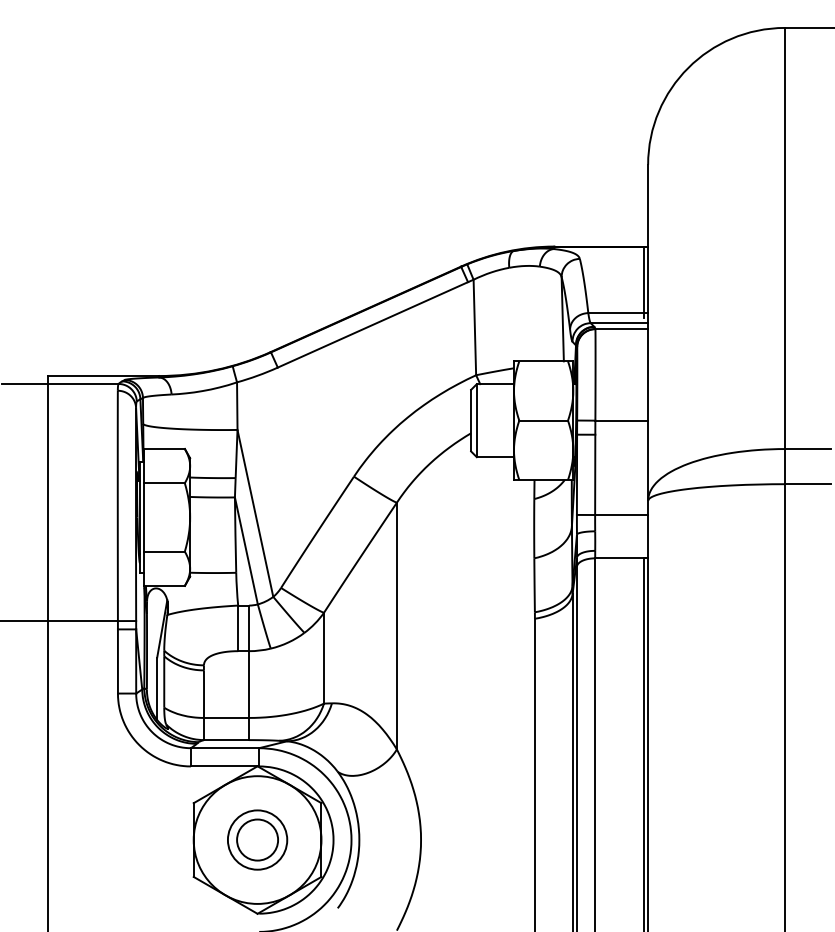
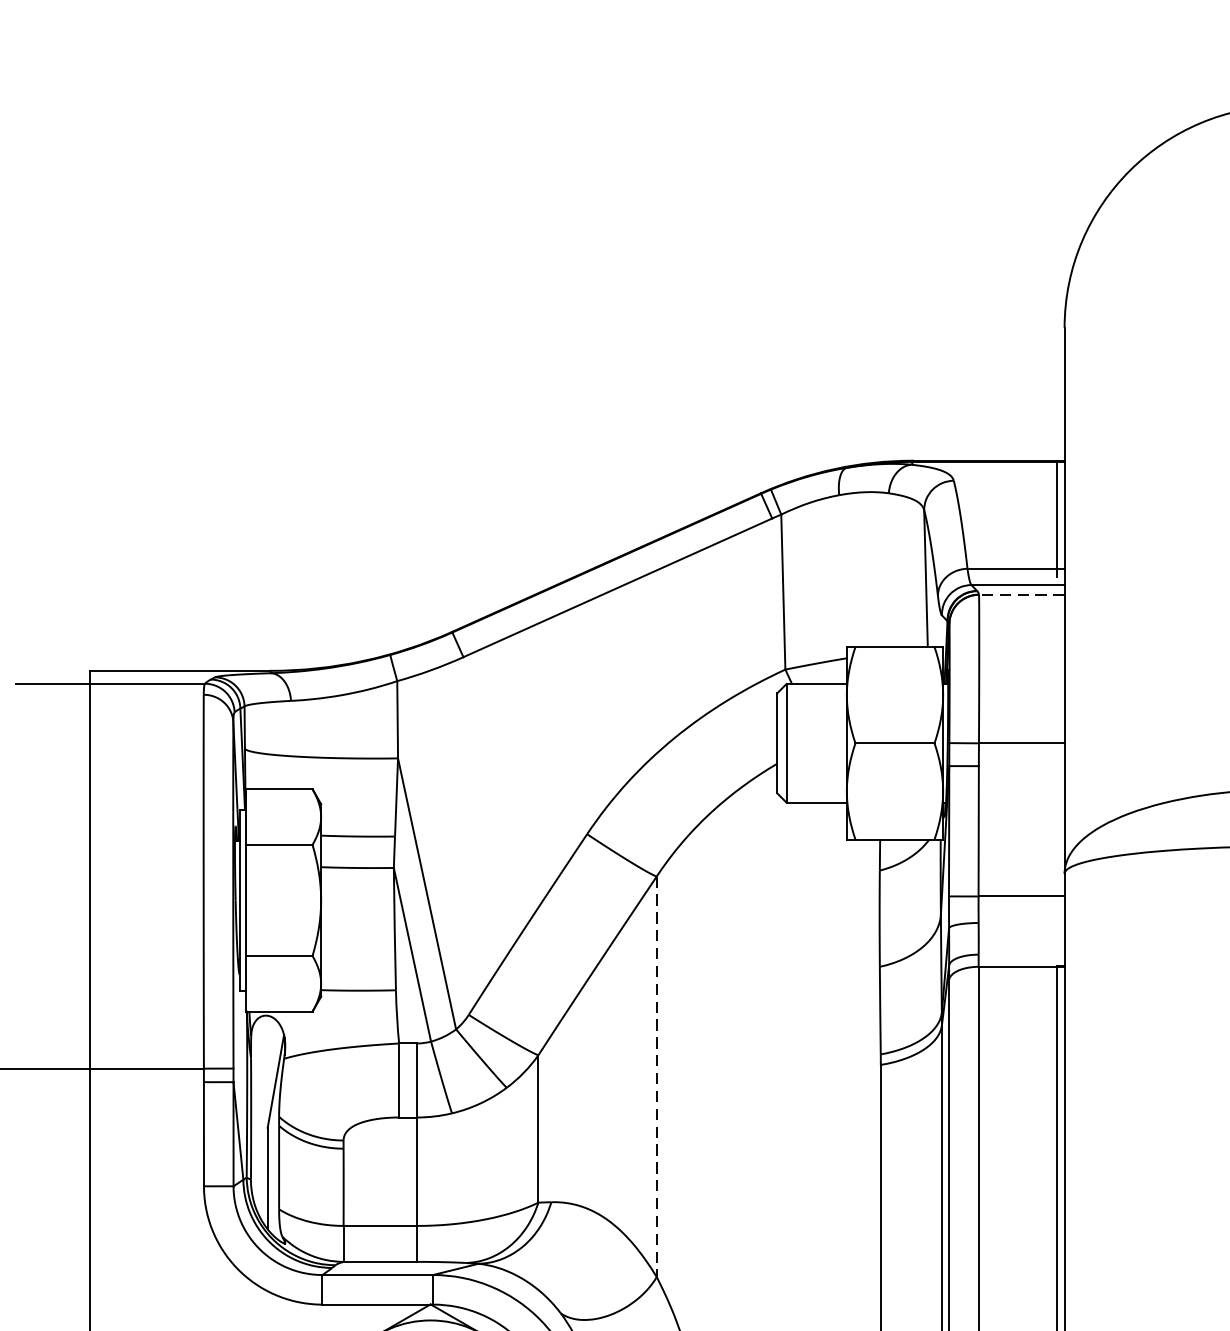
line: (621, 329) -> (1021, 595), solid -> dashed
line: (396, 626) -> (656, 1077), solid -> dashed

